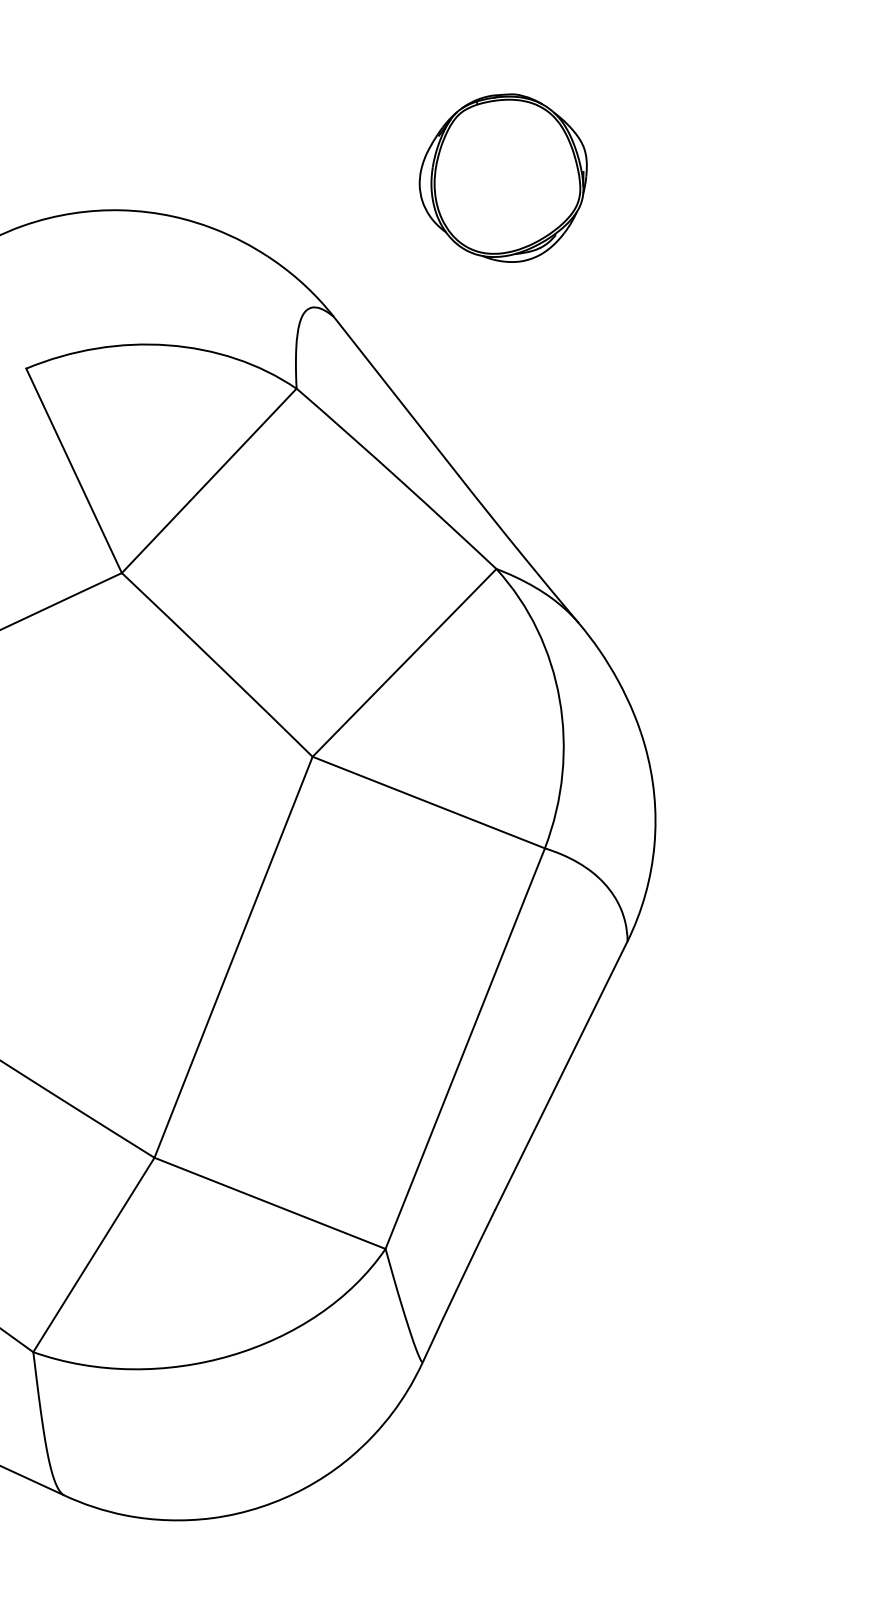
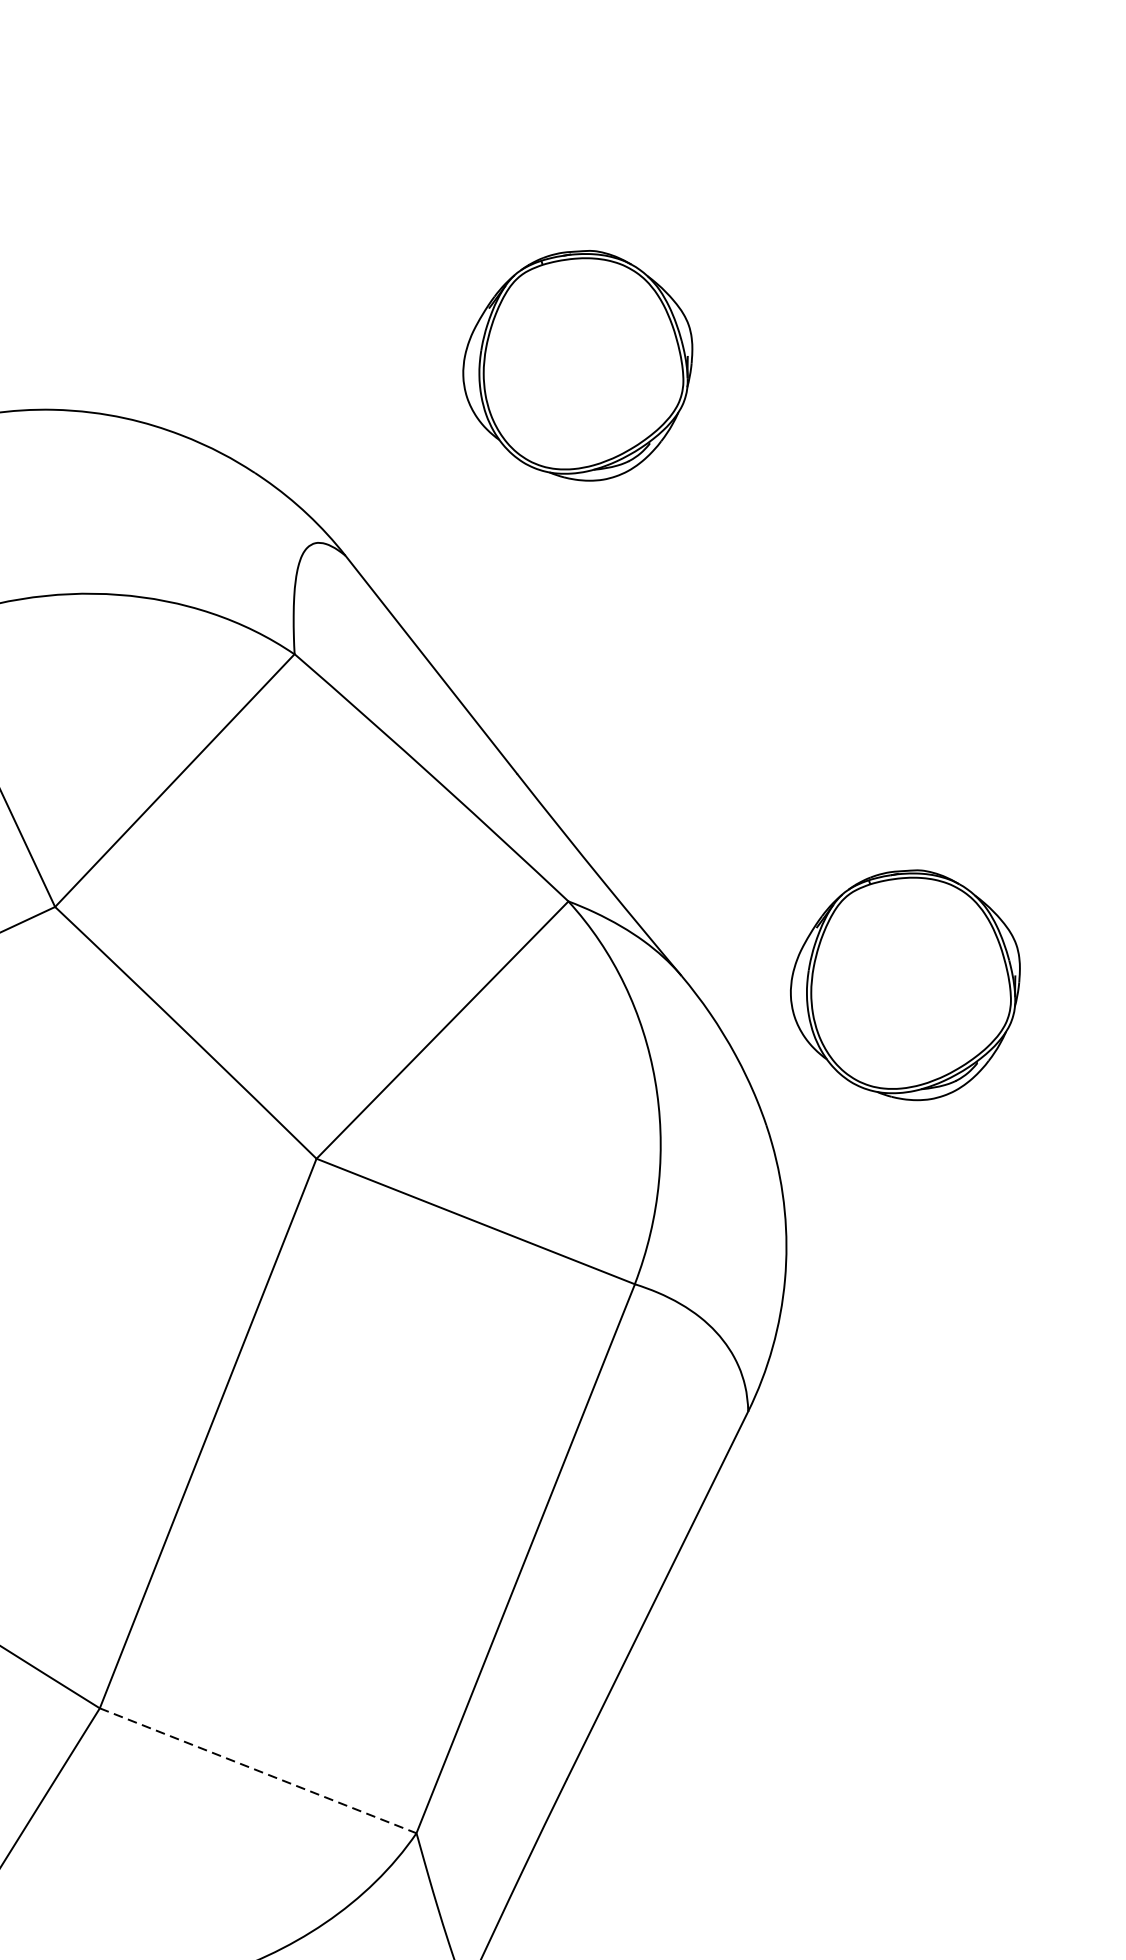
part: (741, 629) -> (904, 984), added
line: (270, 1203) -> (258, 1770), solid -> dashed

